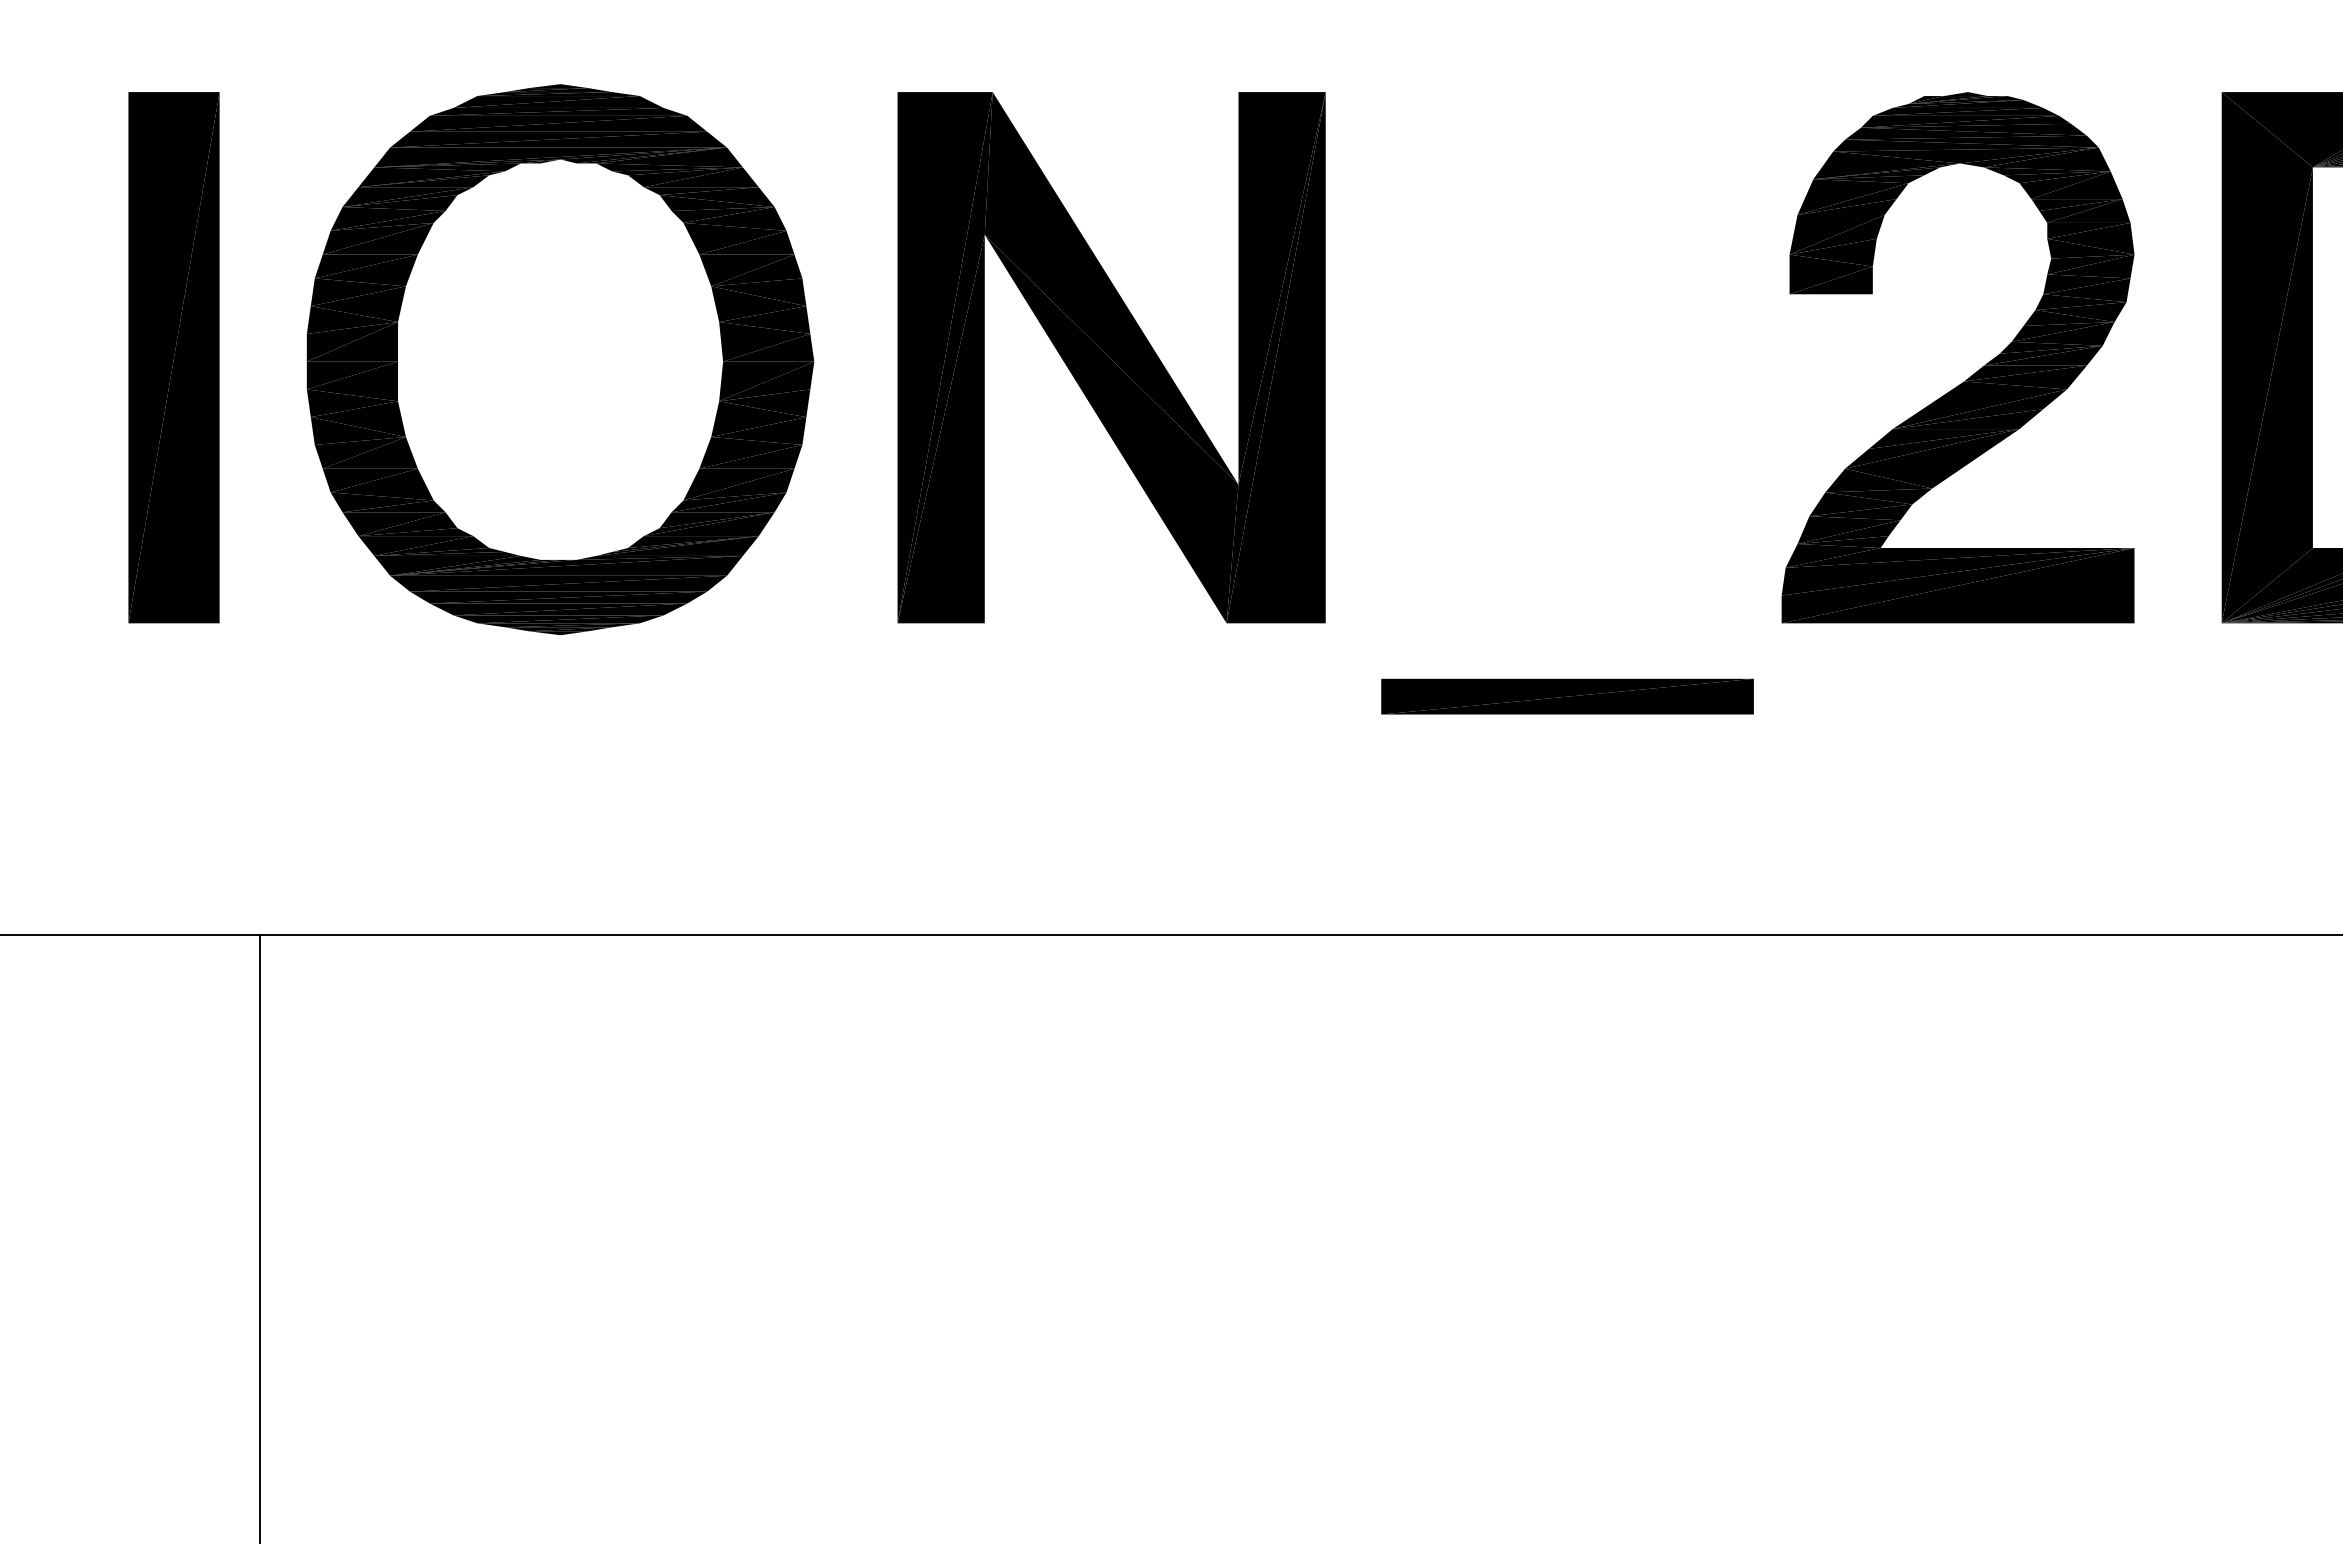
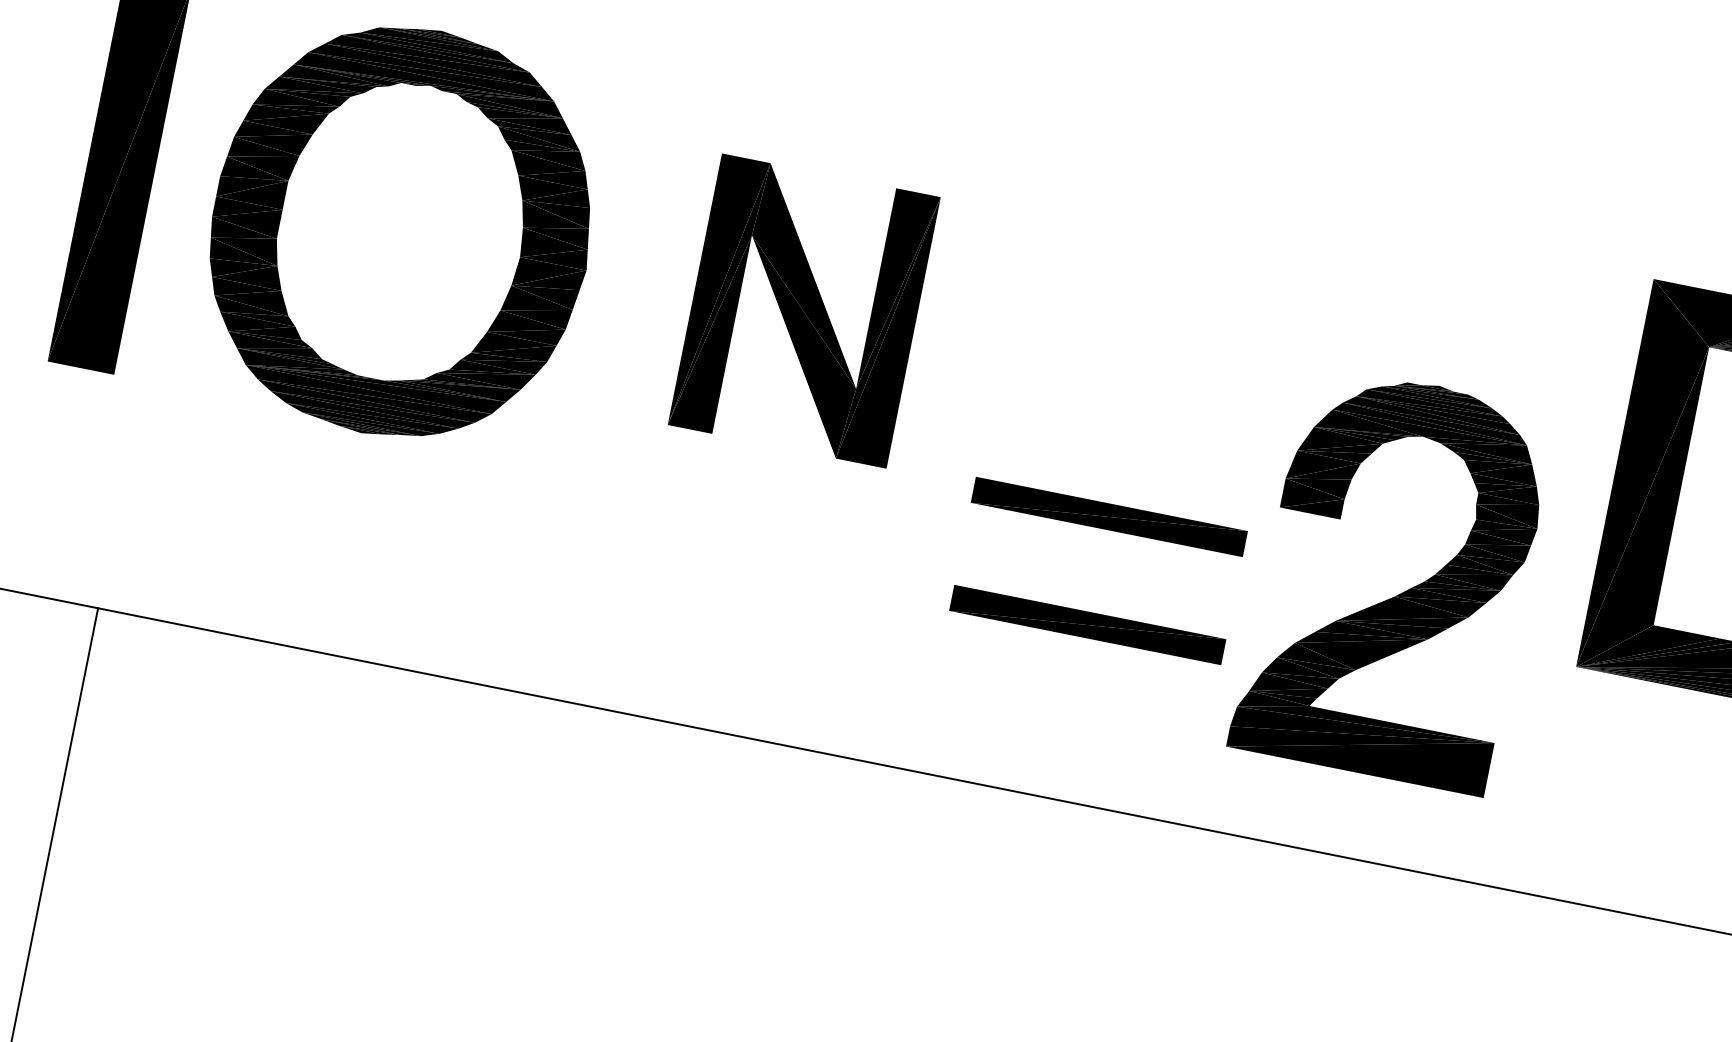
part: (1111, 357) -> (804, 310), size x0.7
part: (1973, 373) -> (1402, 592), moved
part: (1567, 548) -> (1109, 516), added

